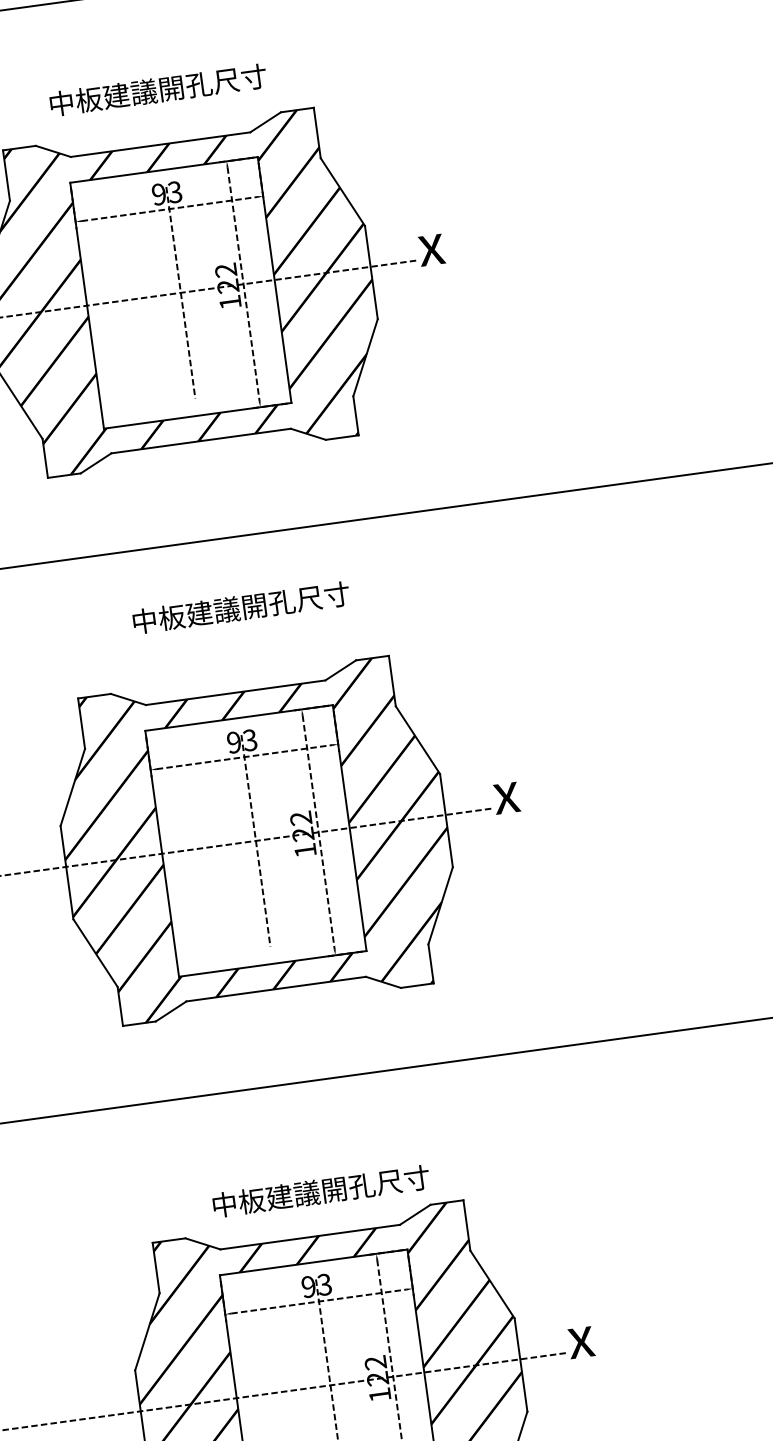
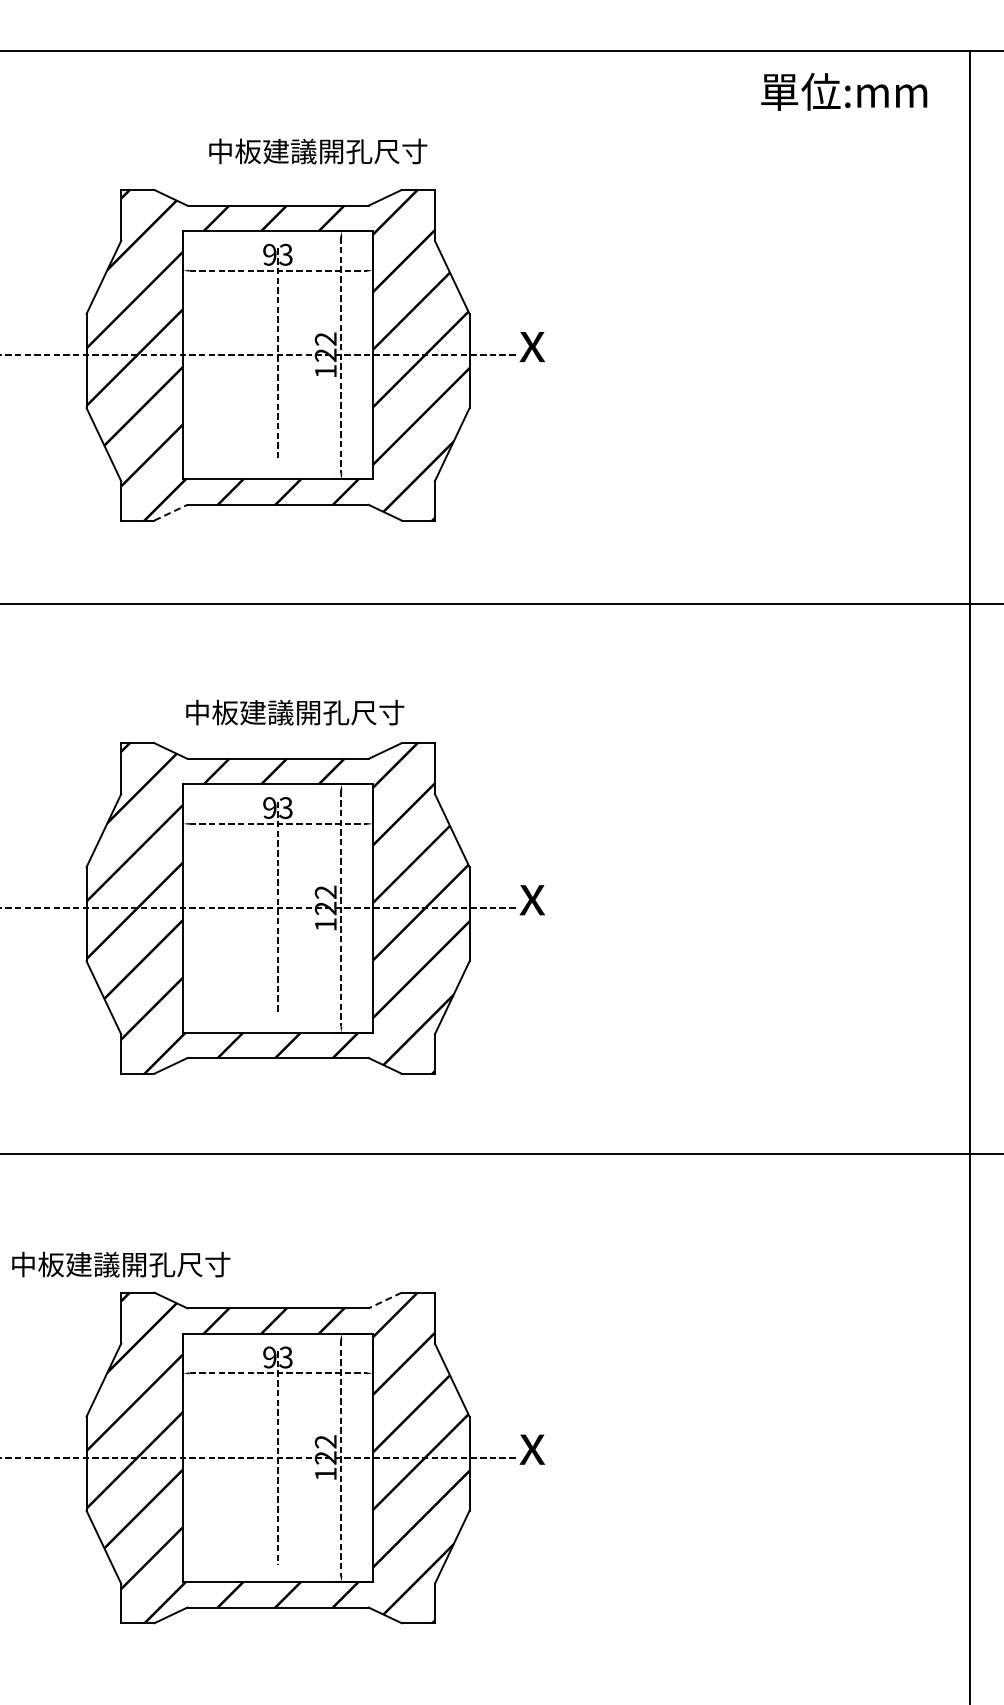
text: (158, 90) -> (318, 151), moved
line: (96, 463) -> (171, 512), solid -> dashed
text: (241, 607) -> (295, 712), moved
text: (321, 1191) -> (121, 1264), moved
line: (414, 1214) -> (384, 1300), solid -> dashed

